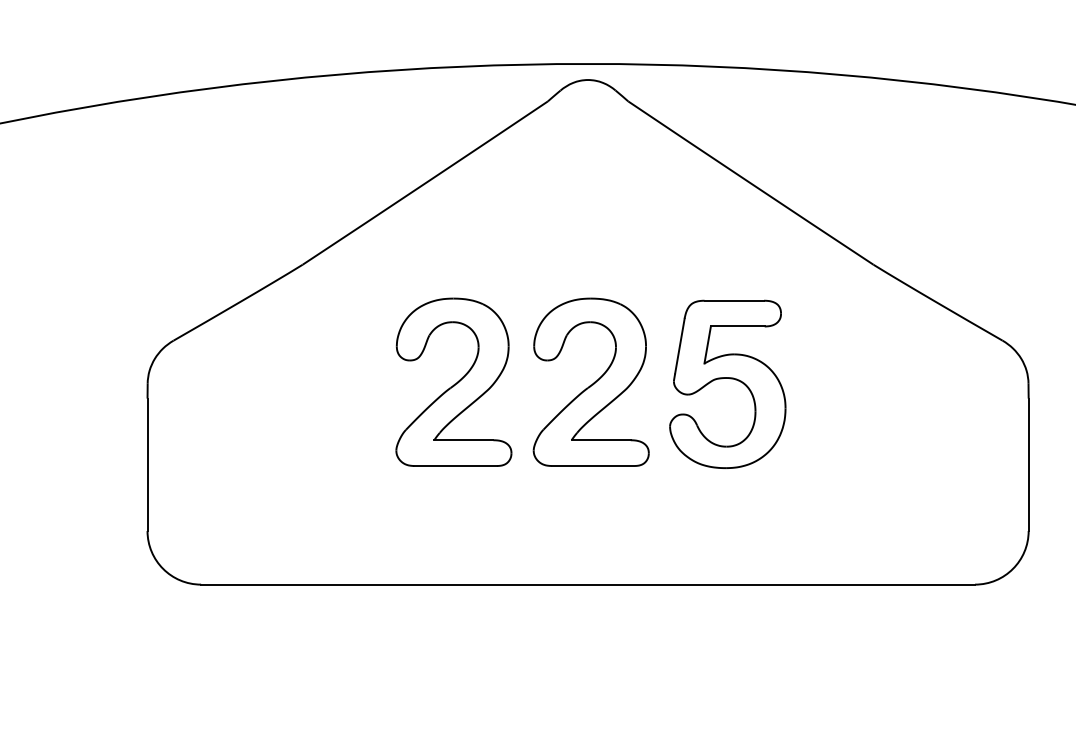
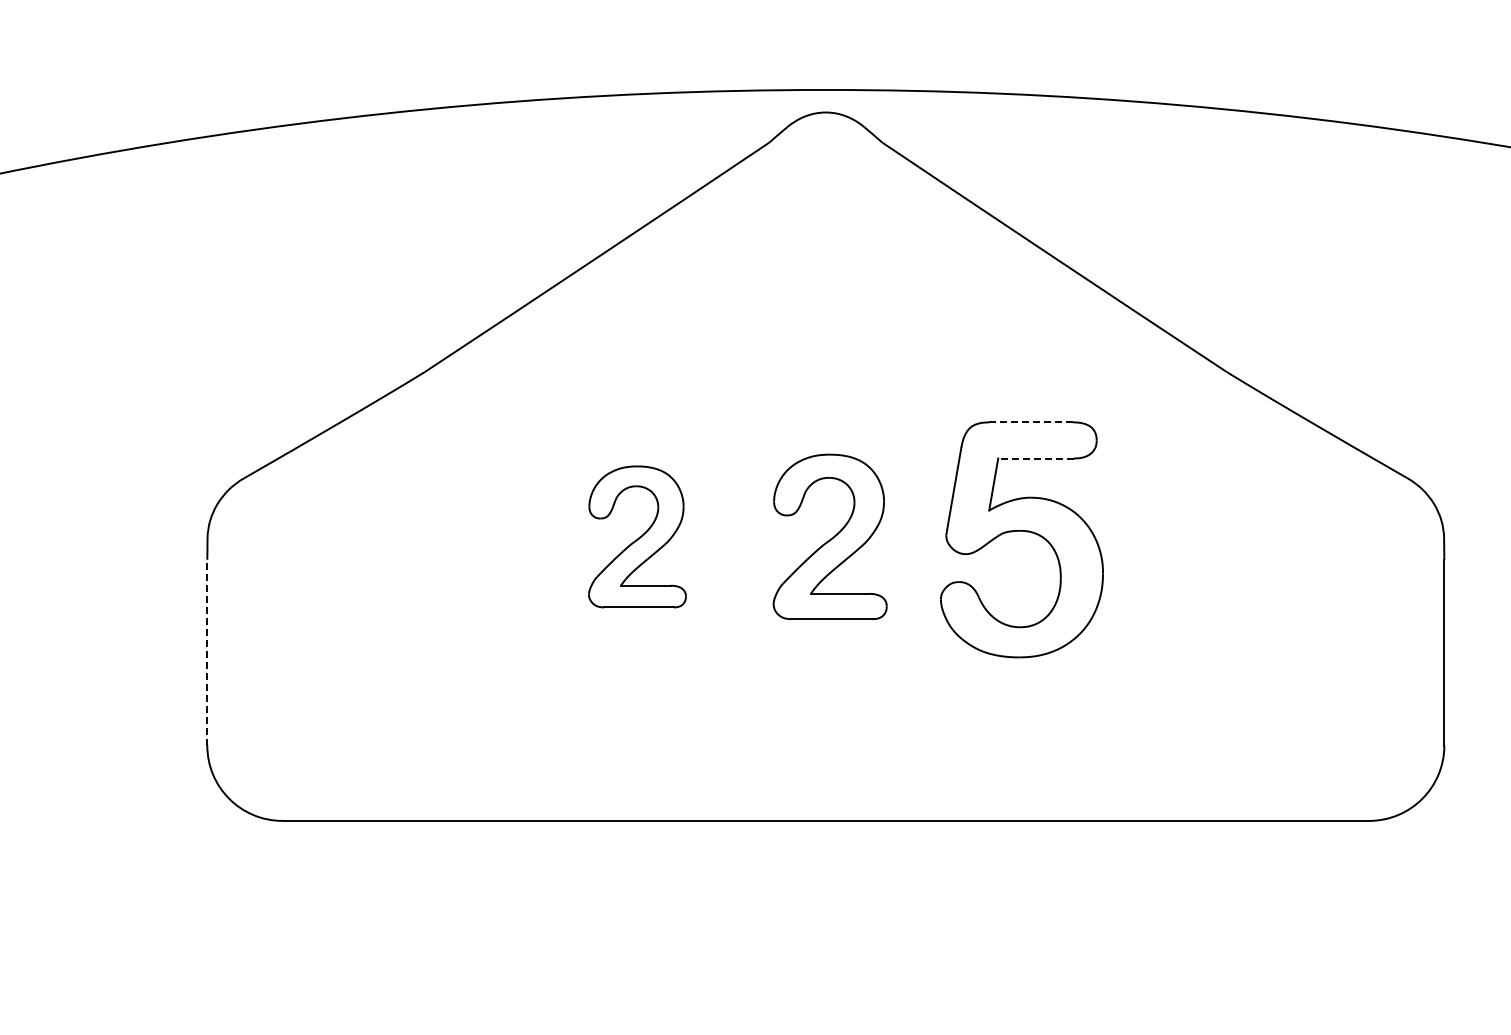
line: (734, 300) -> (1031, 422), solid -> dashed
line: (738, 326) -> (1036, 458), solid -> dashed
part: (453, 382) -> (637, 536), size x0.6
part: (590, 382) -> (829, 536), size x0.7
line: (147, 464) -> (207, 652), solid -> dashed

